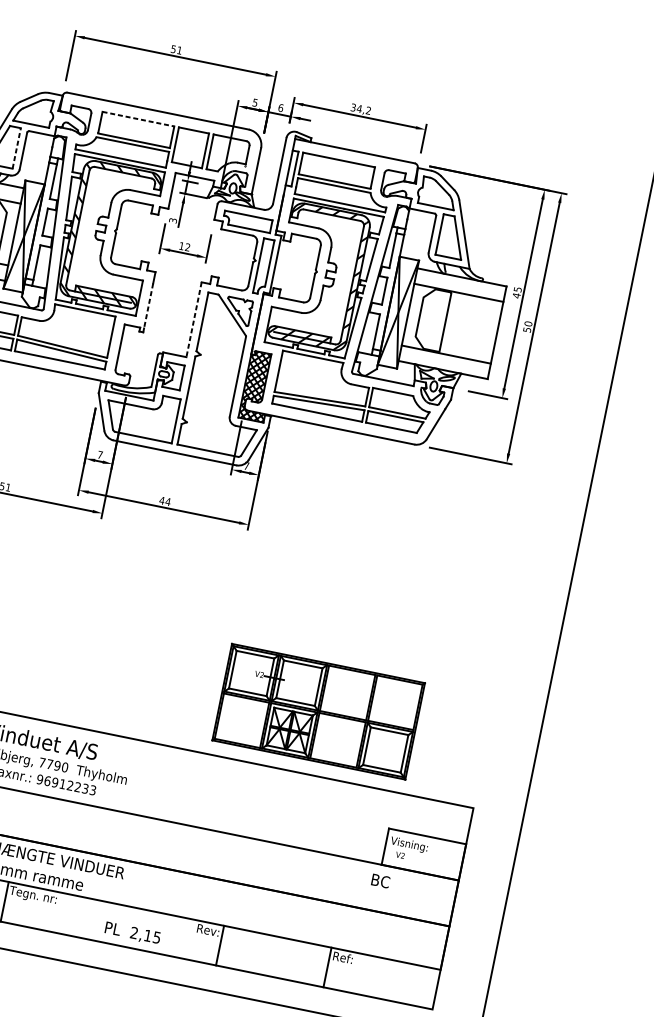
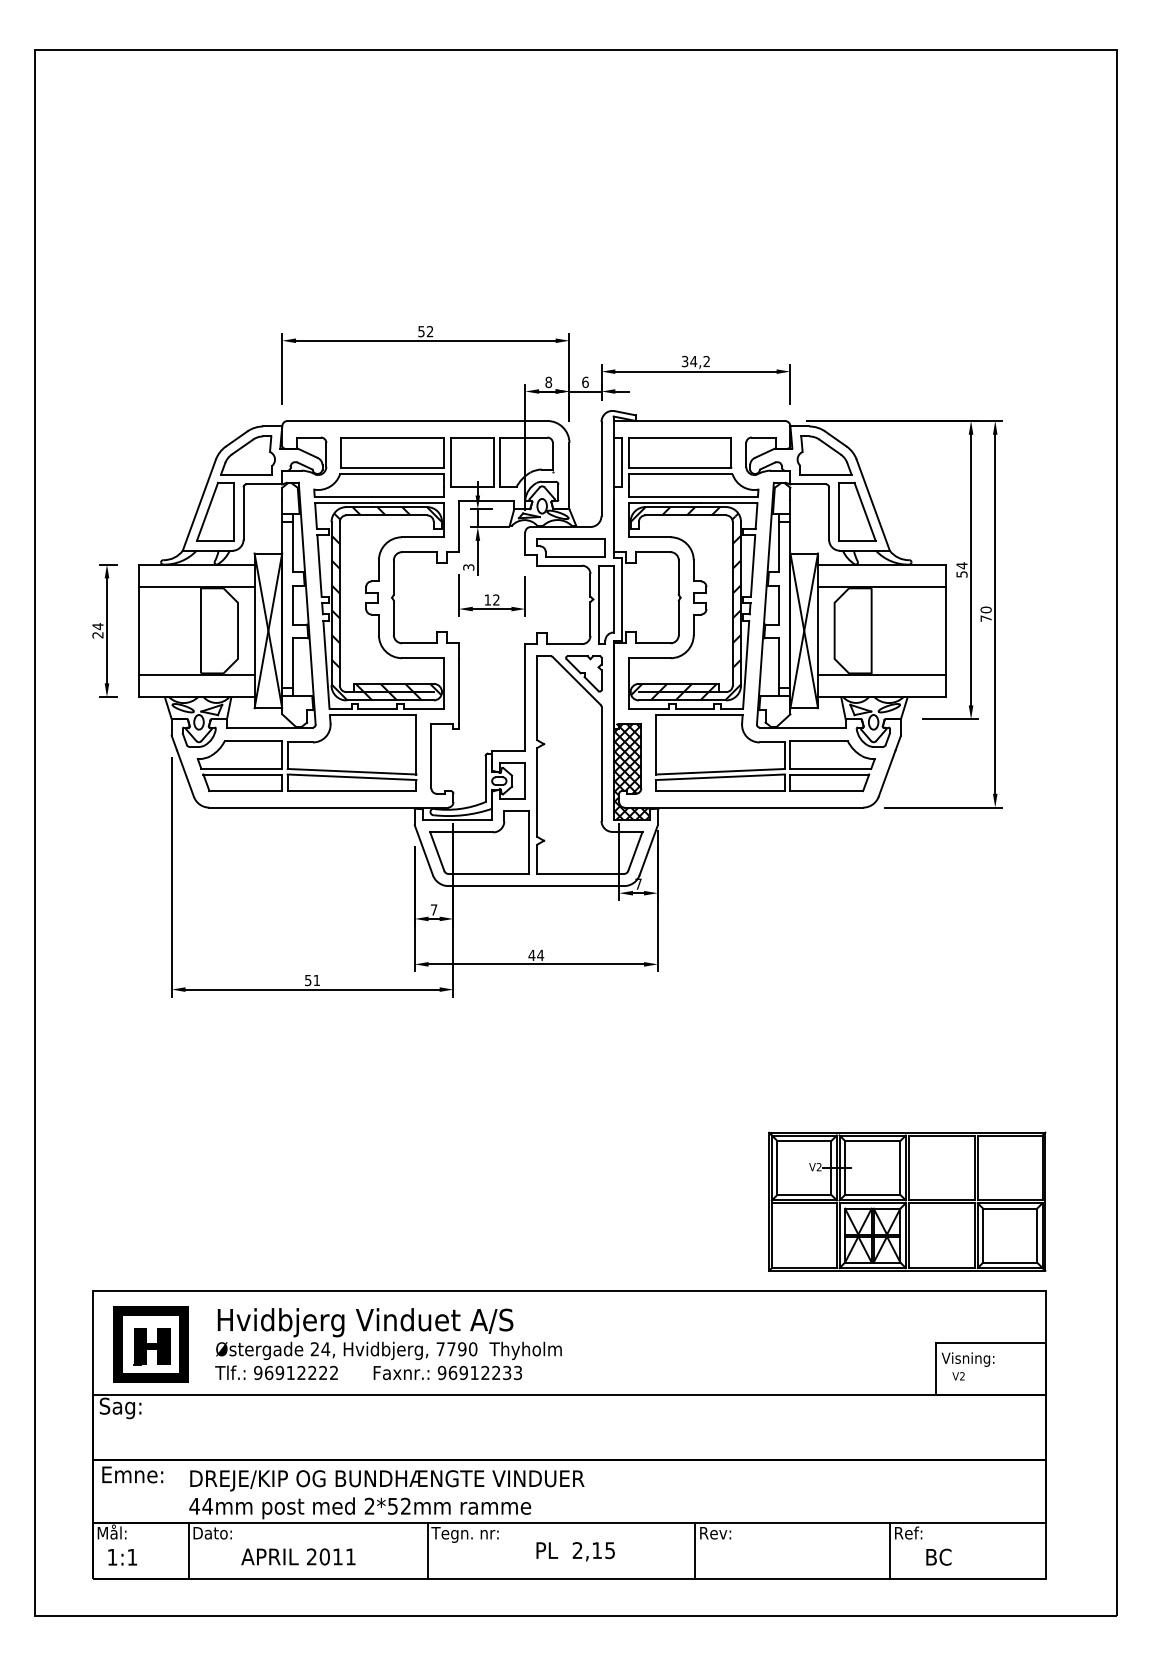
text: (179, 50) -> (429, 331), 51 -> 52
text: (255, 102) -> (548, 382), 5 -> 8
line: (138, 119) -> (393, 437), dashed -> solid
line: (16, 148) -> (233, 511), dashed -> solid
text: (516, 292) -> (961, 570), 45 -> 54
line: (148, 306) -> (458, 692), dashed -> solid
line: (194, 319) -> (525, 697), dashed -> solid
text: (526, 329) -> (985, 618), 50 -> 70
part: (318, 711) -> (907, 1201), moved
text: (380, 880) -> (938, 1556), moved
text: (132, 933) -> (575, 1551), moved
line: (220, 945) -> (695, 1550), moved

